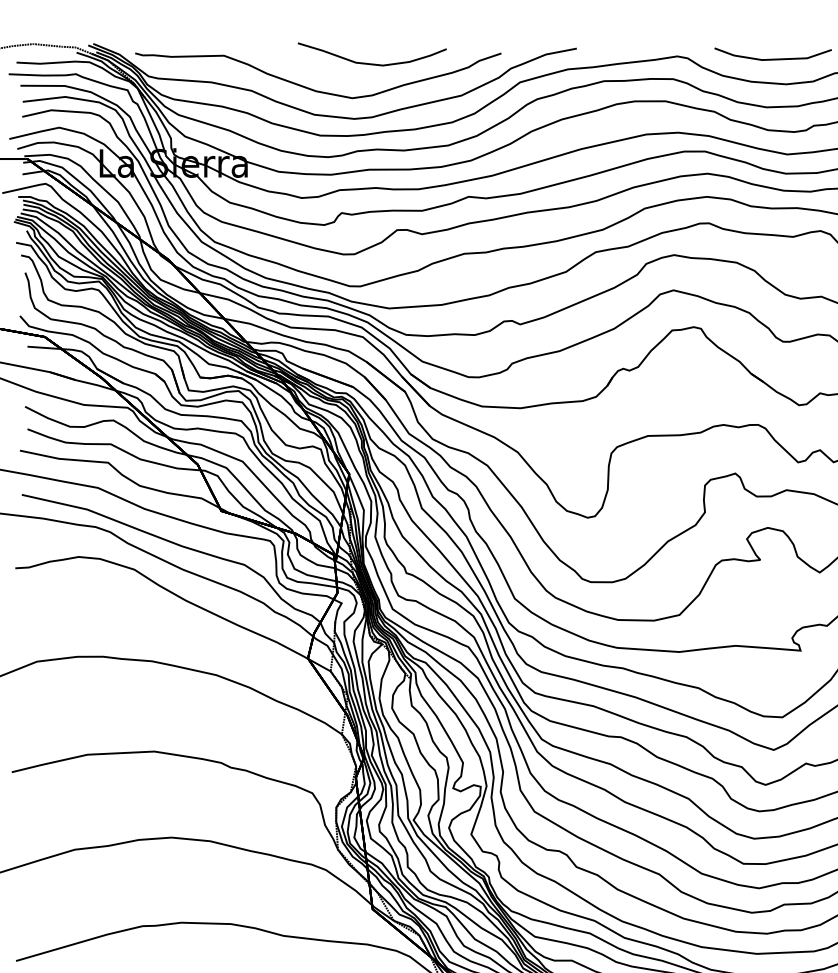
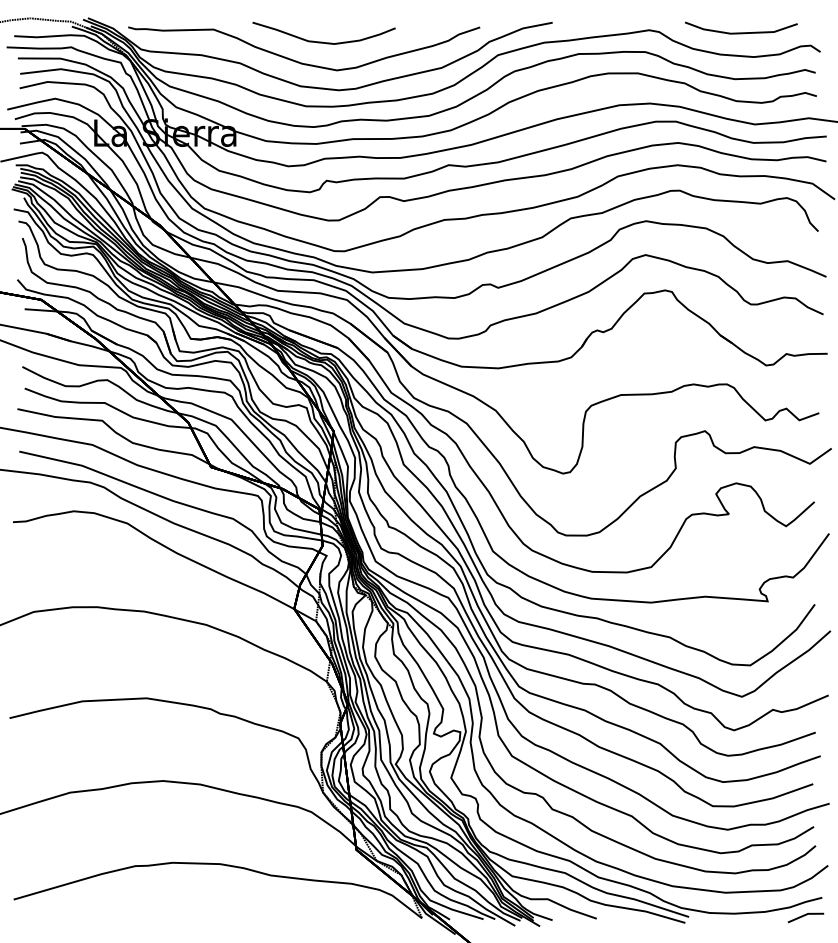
curve: (370, 62) -> (322, 41), moved

